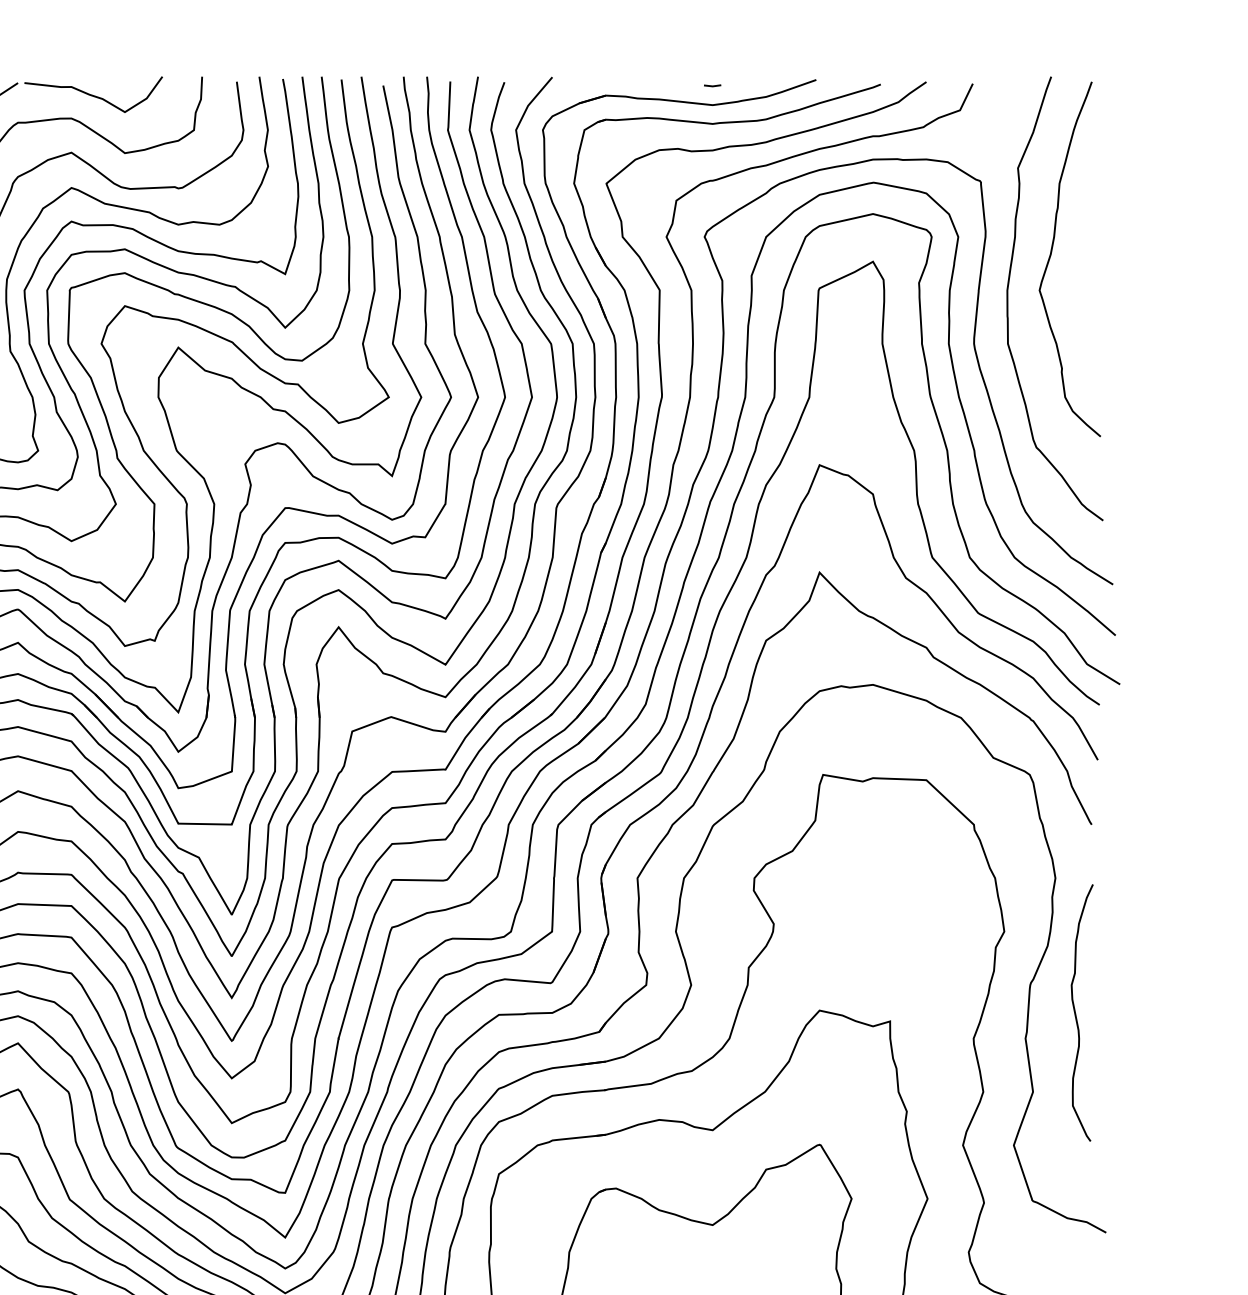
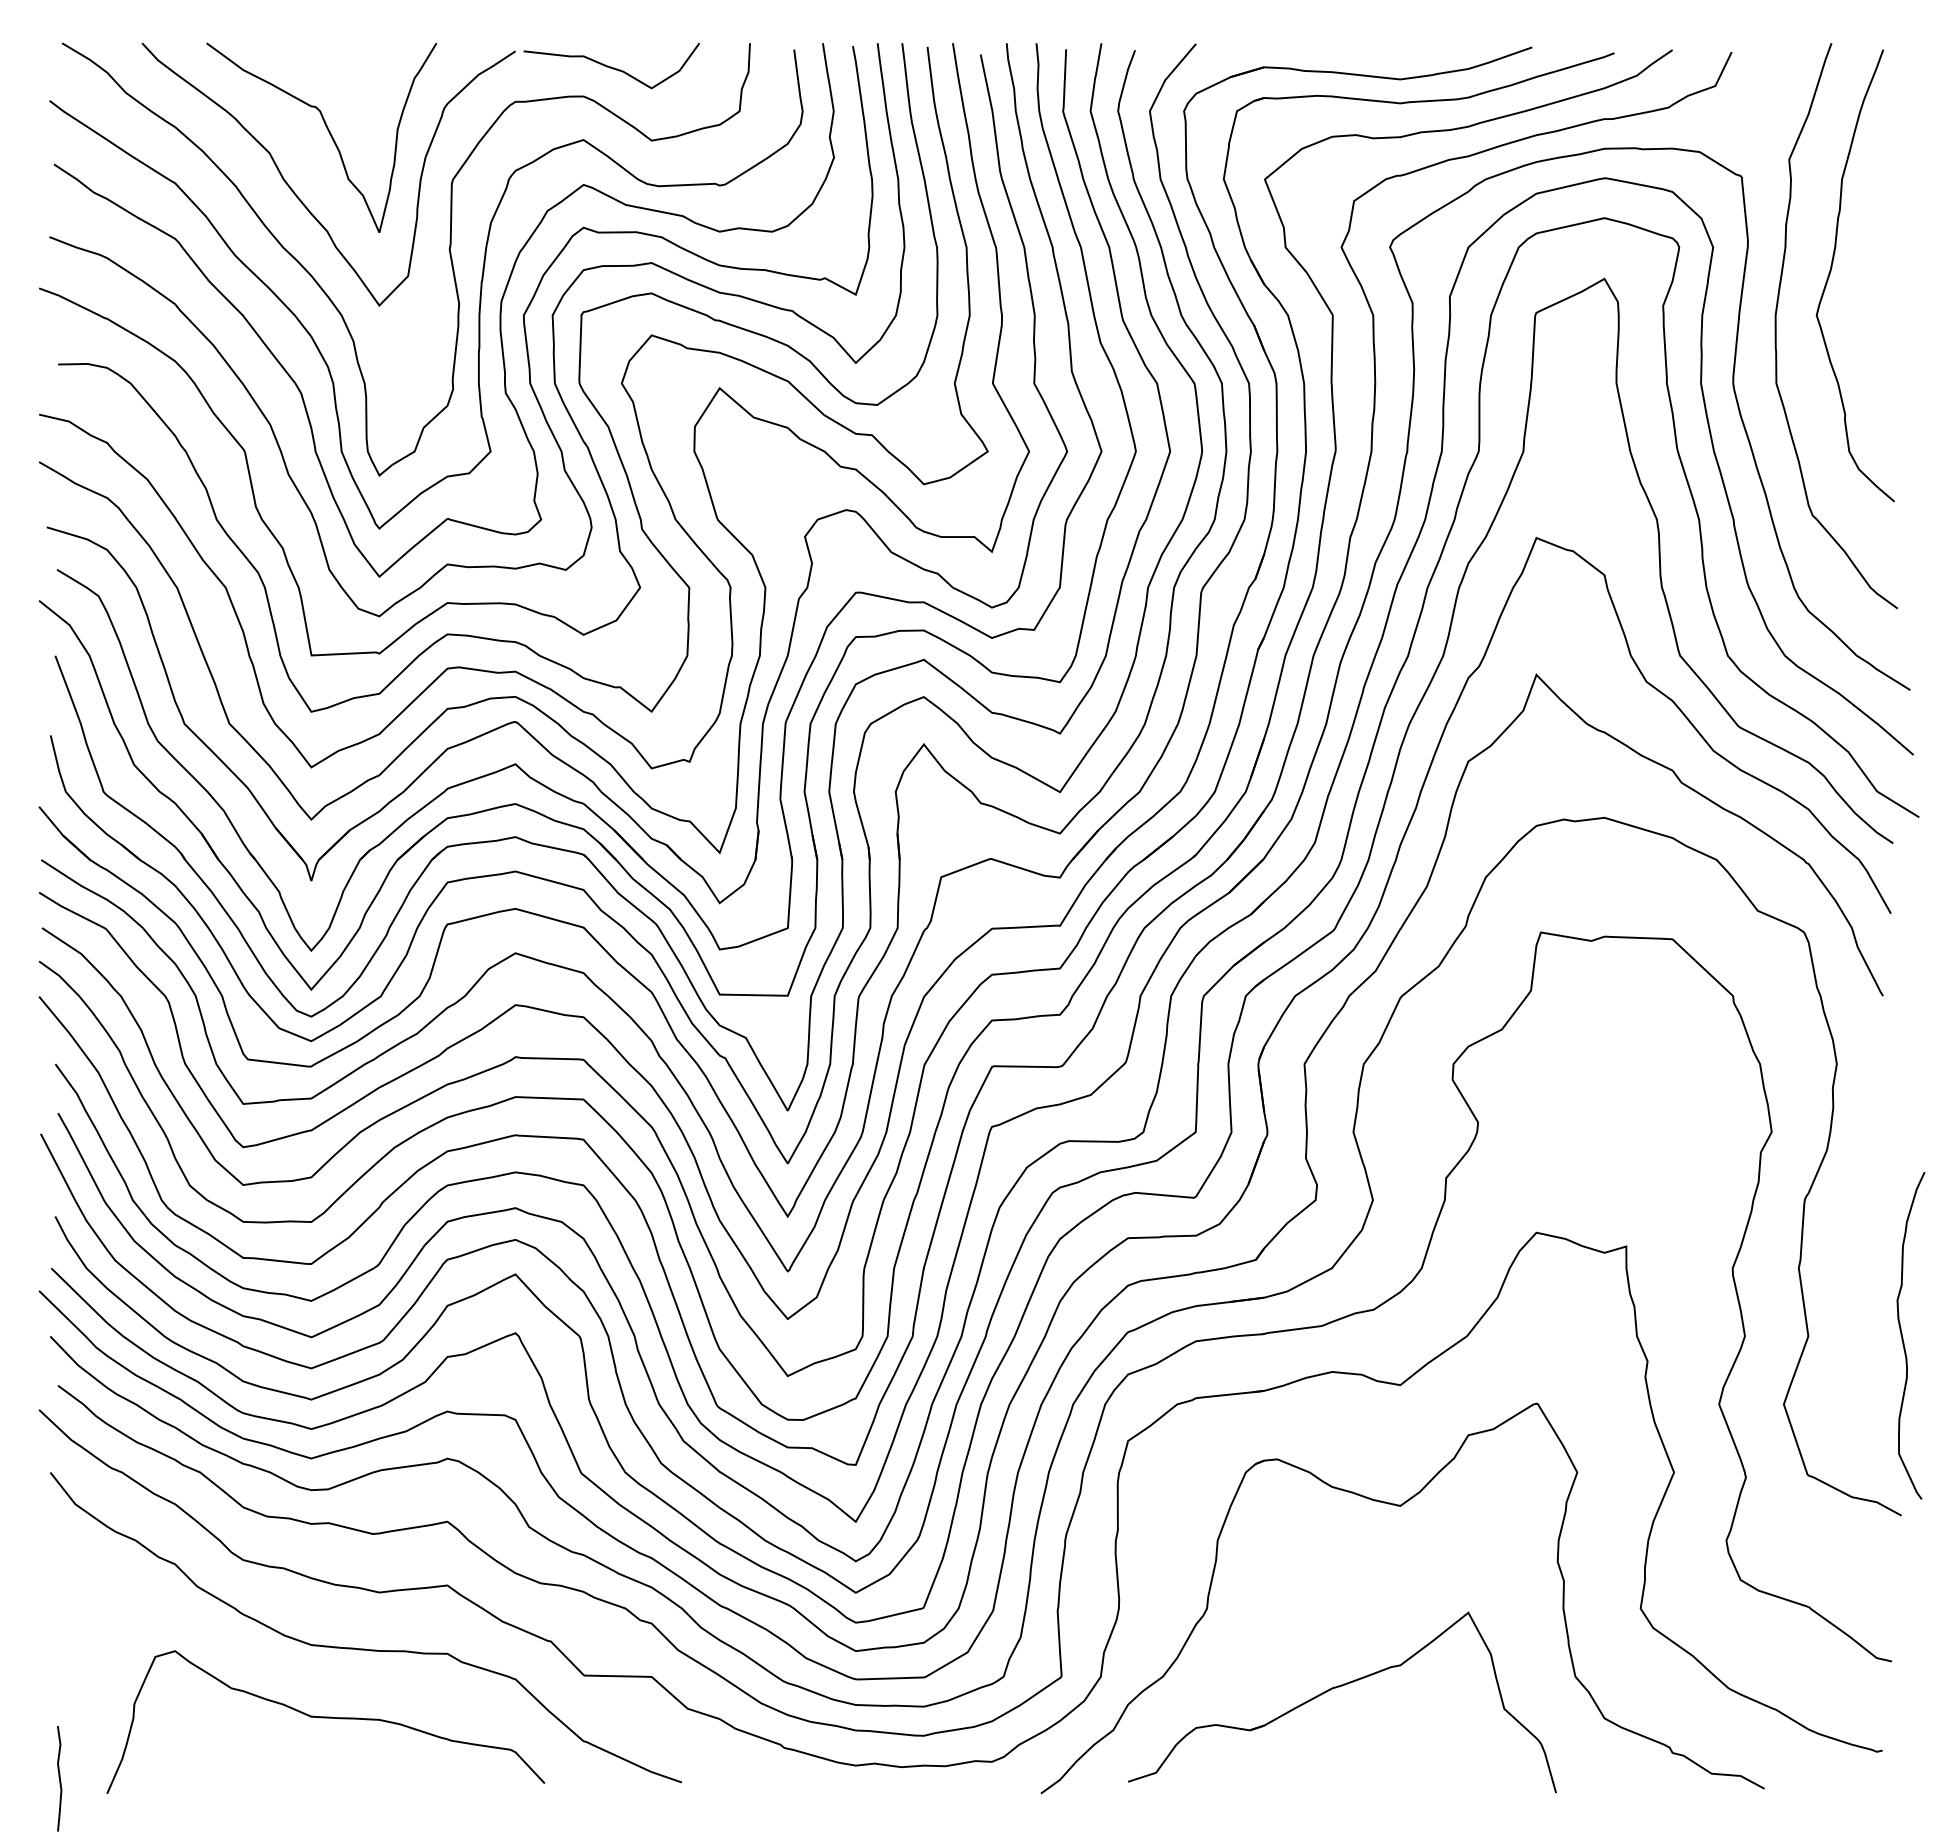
line: (712, 85) -> (1400, 54), removed
curve: (1076, 1014) -> (1903, 1337), moved

